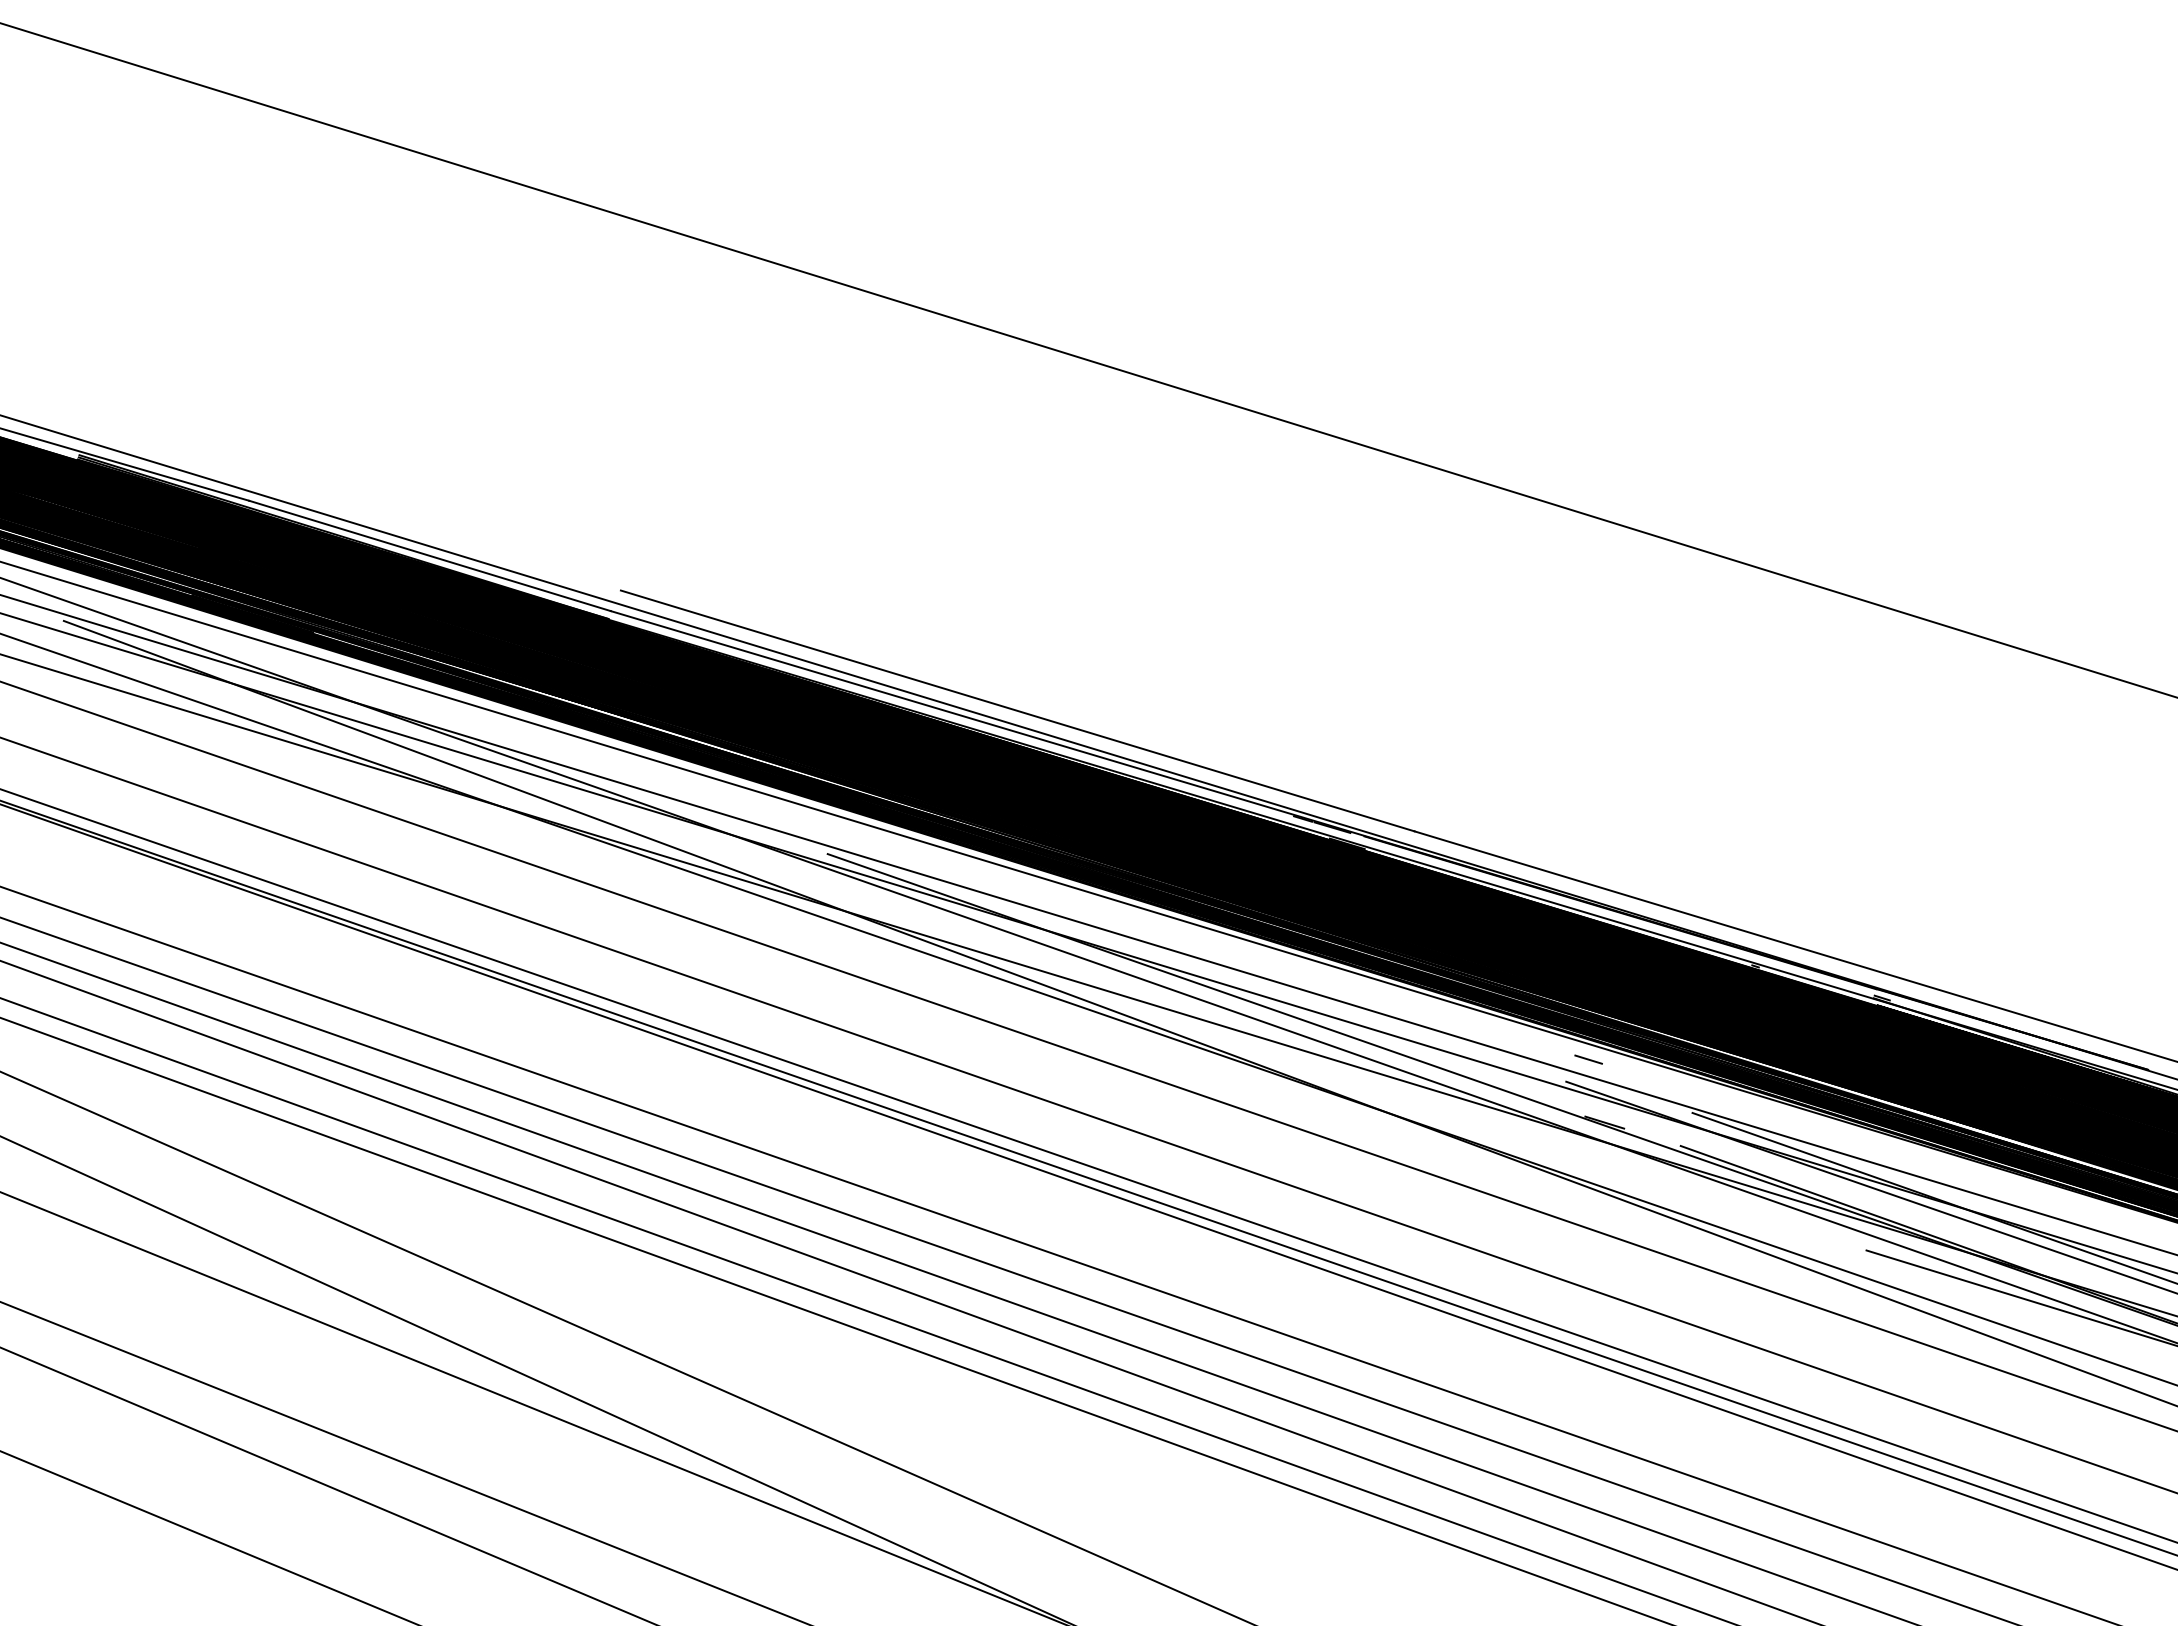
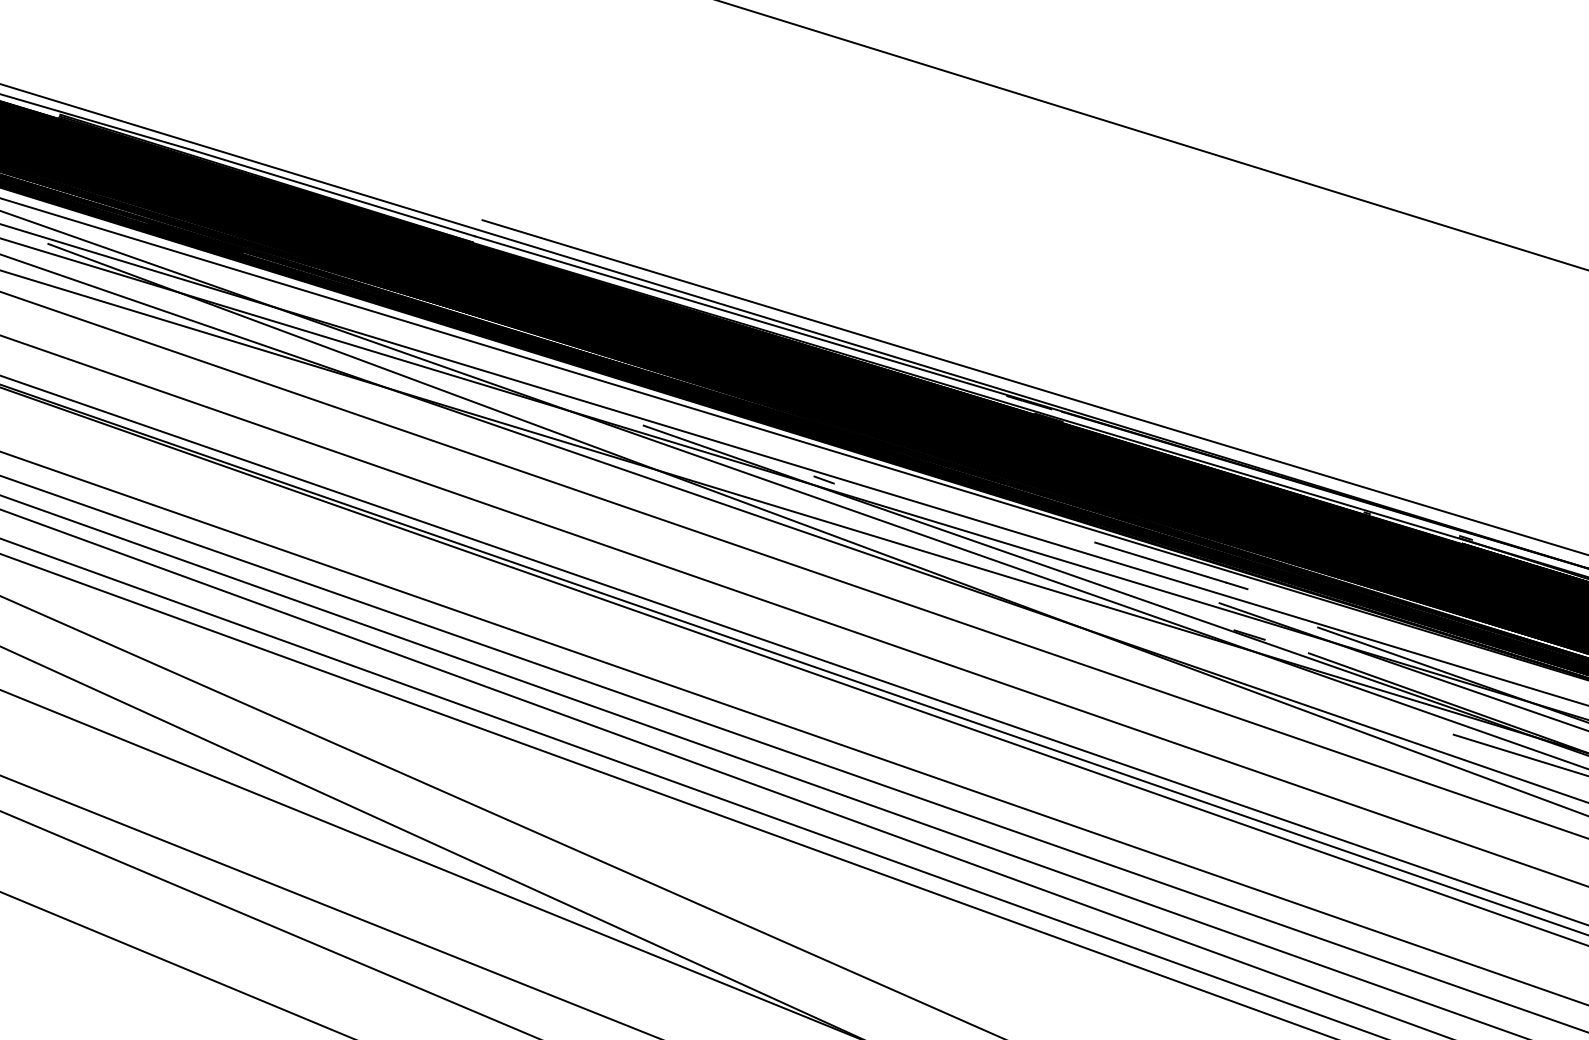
line: (1058, 923) -> (823, 479), added
line: (1490, 1029) -> (1160, 562), added

